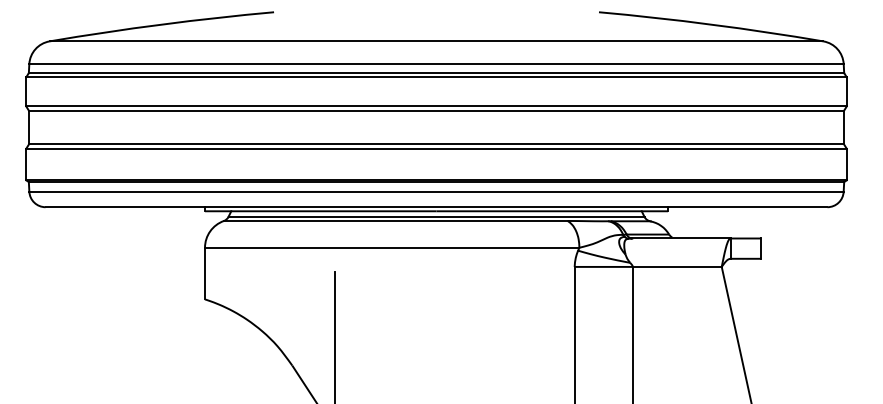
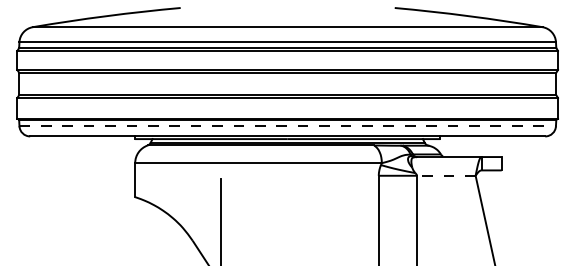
line: (437, 192) -> (288, 126), solid -> dashed
line: (676, 266) -> (445, 175), solid -> dashed

